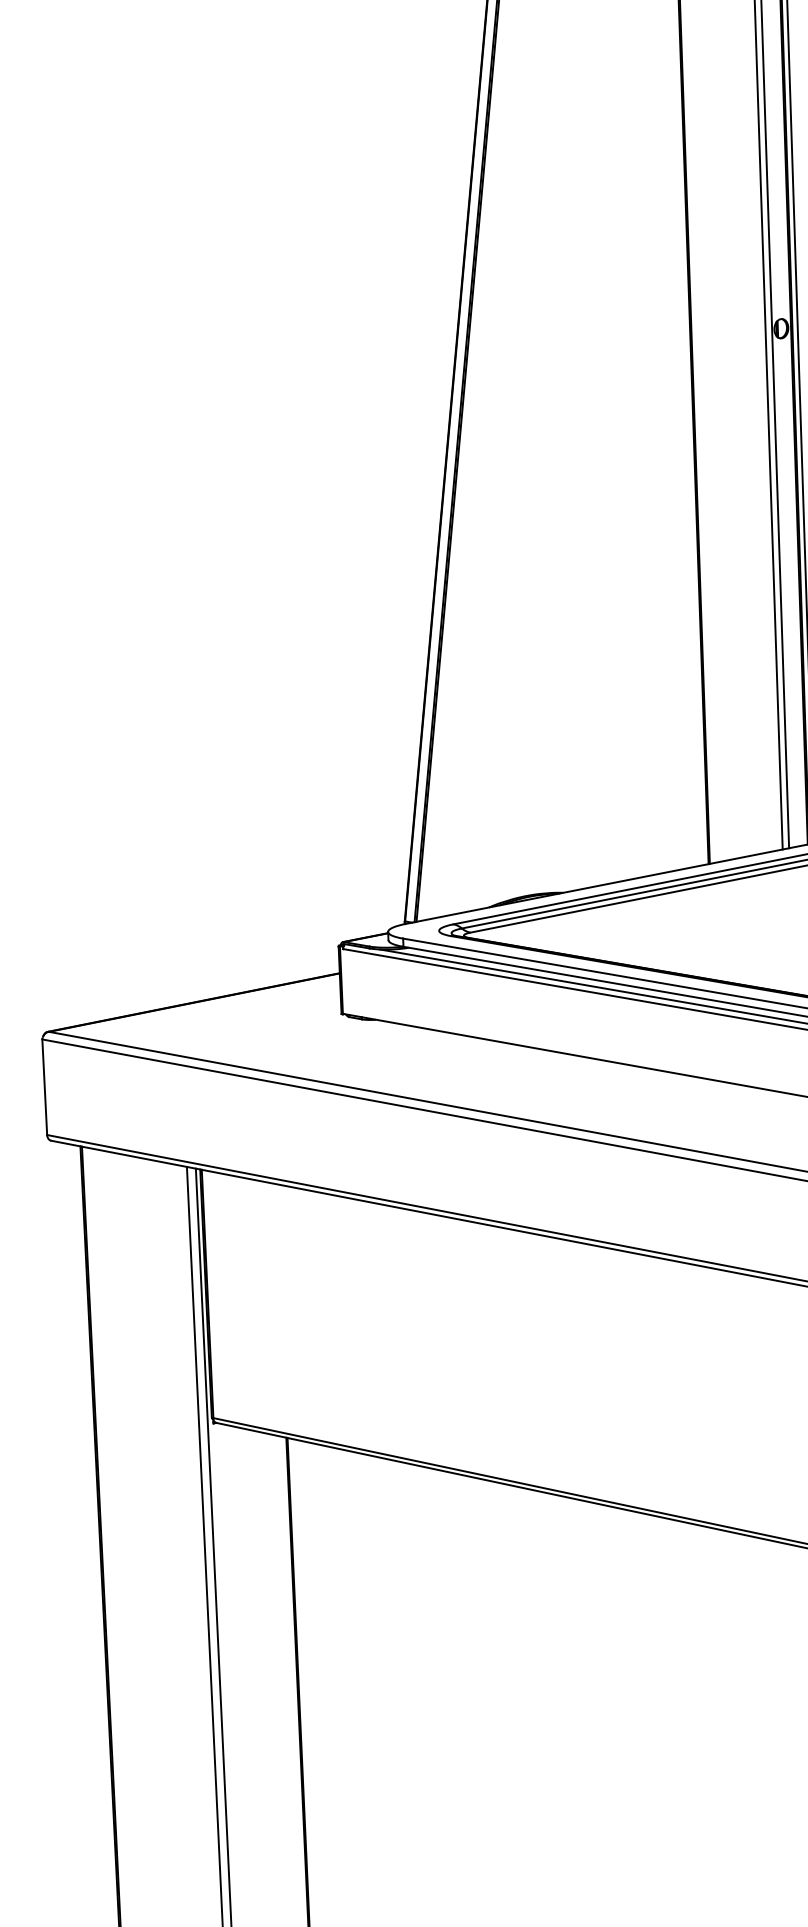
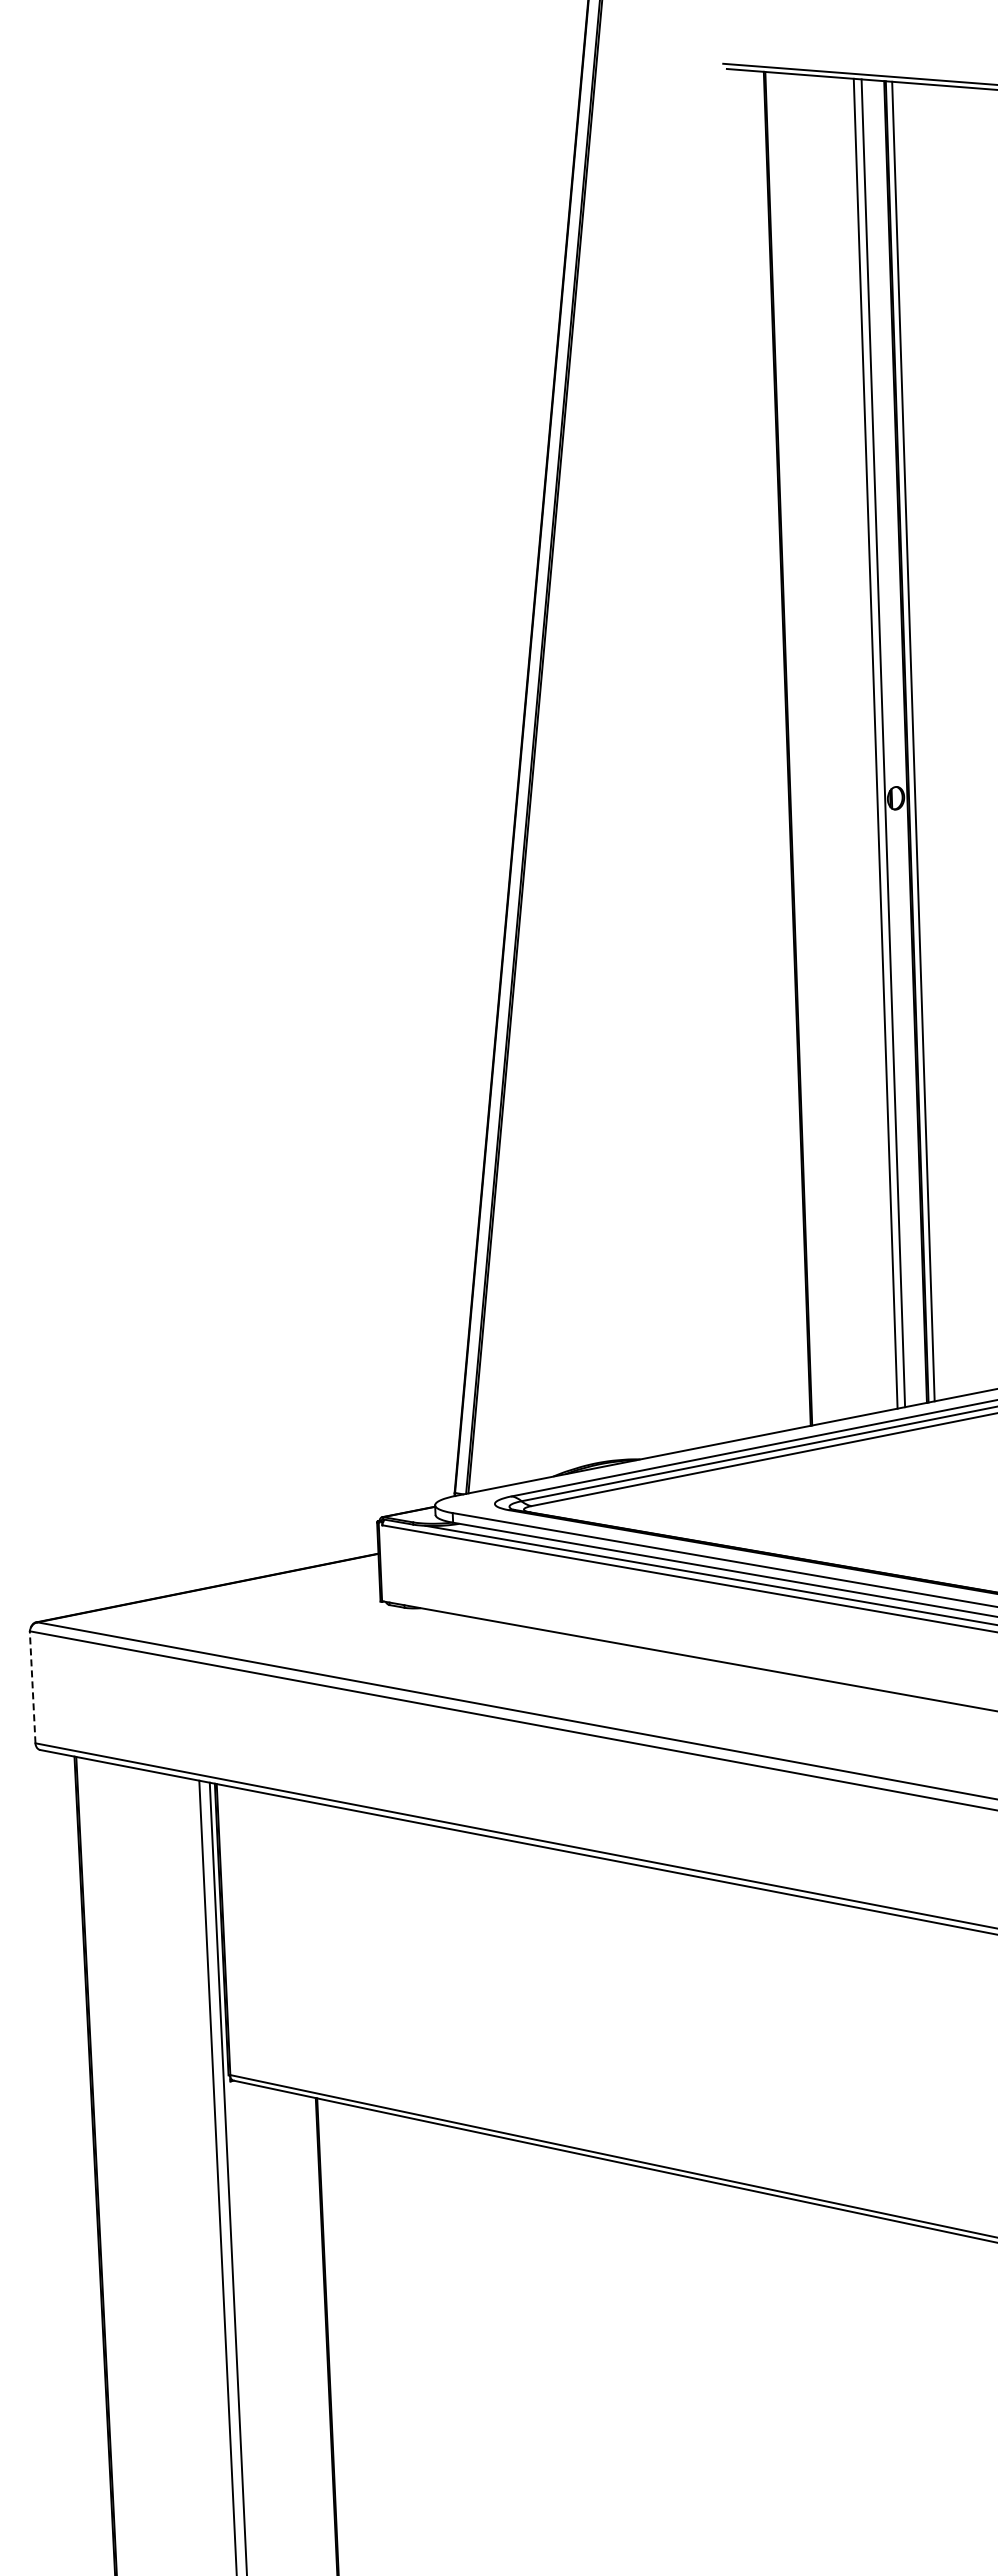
line: (44, 1086) -> (32, 1686), solid -> dashed

